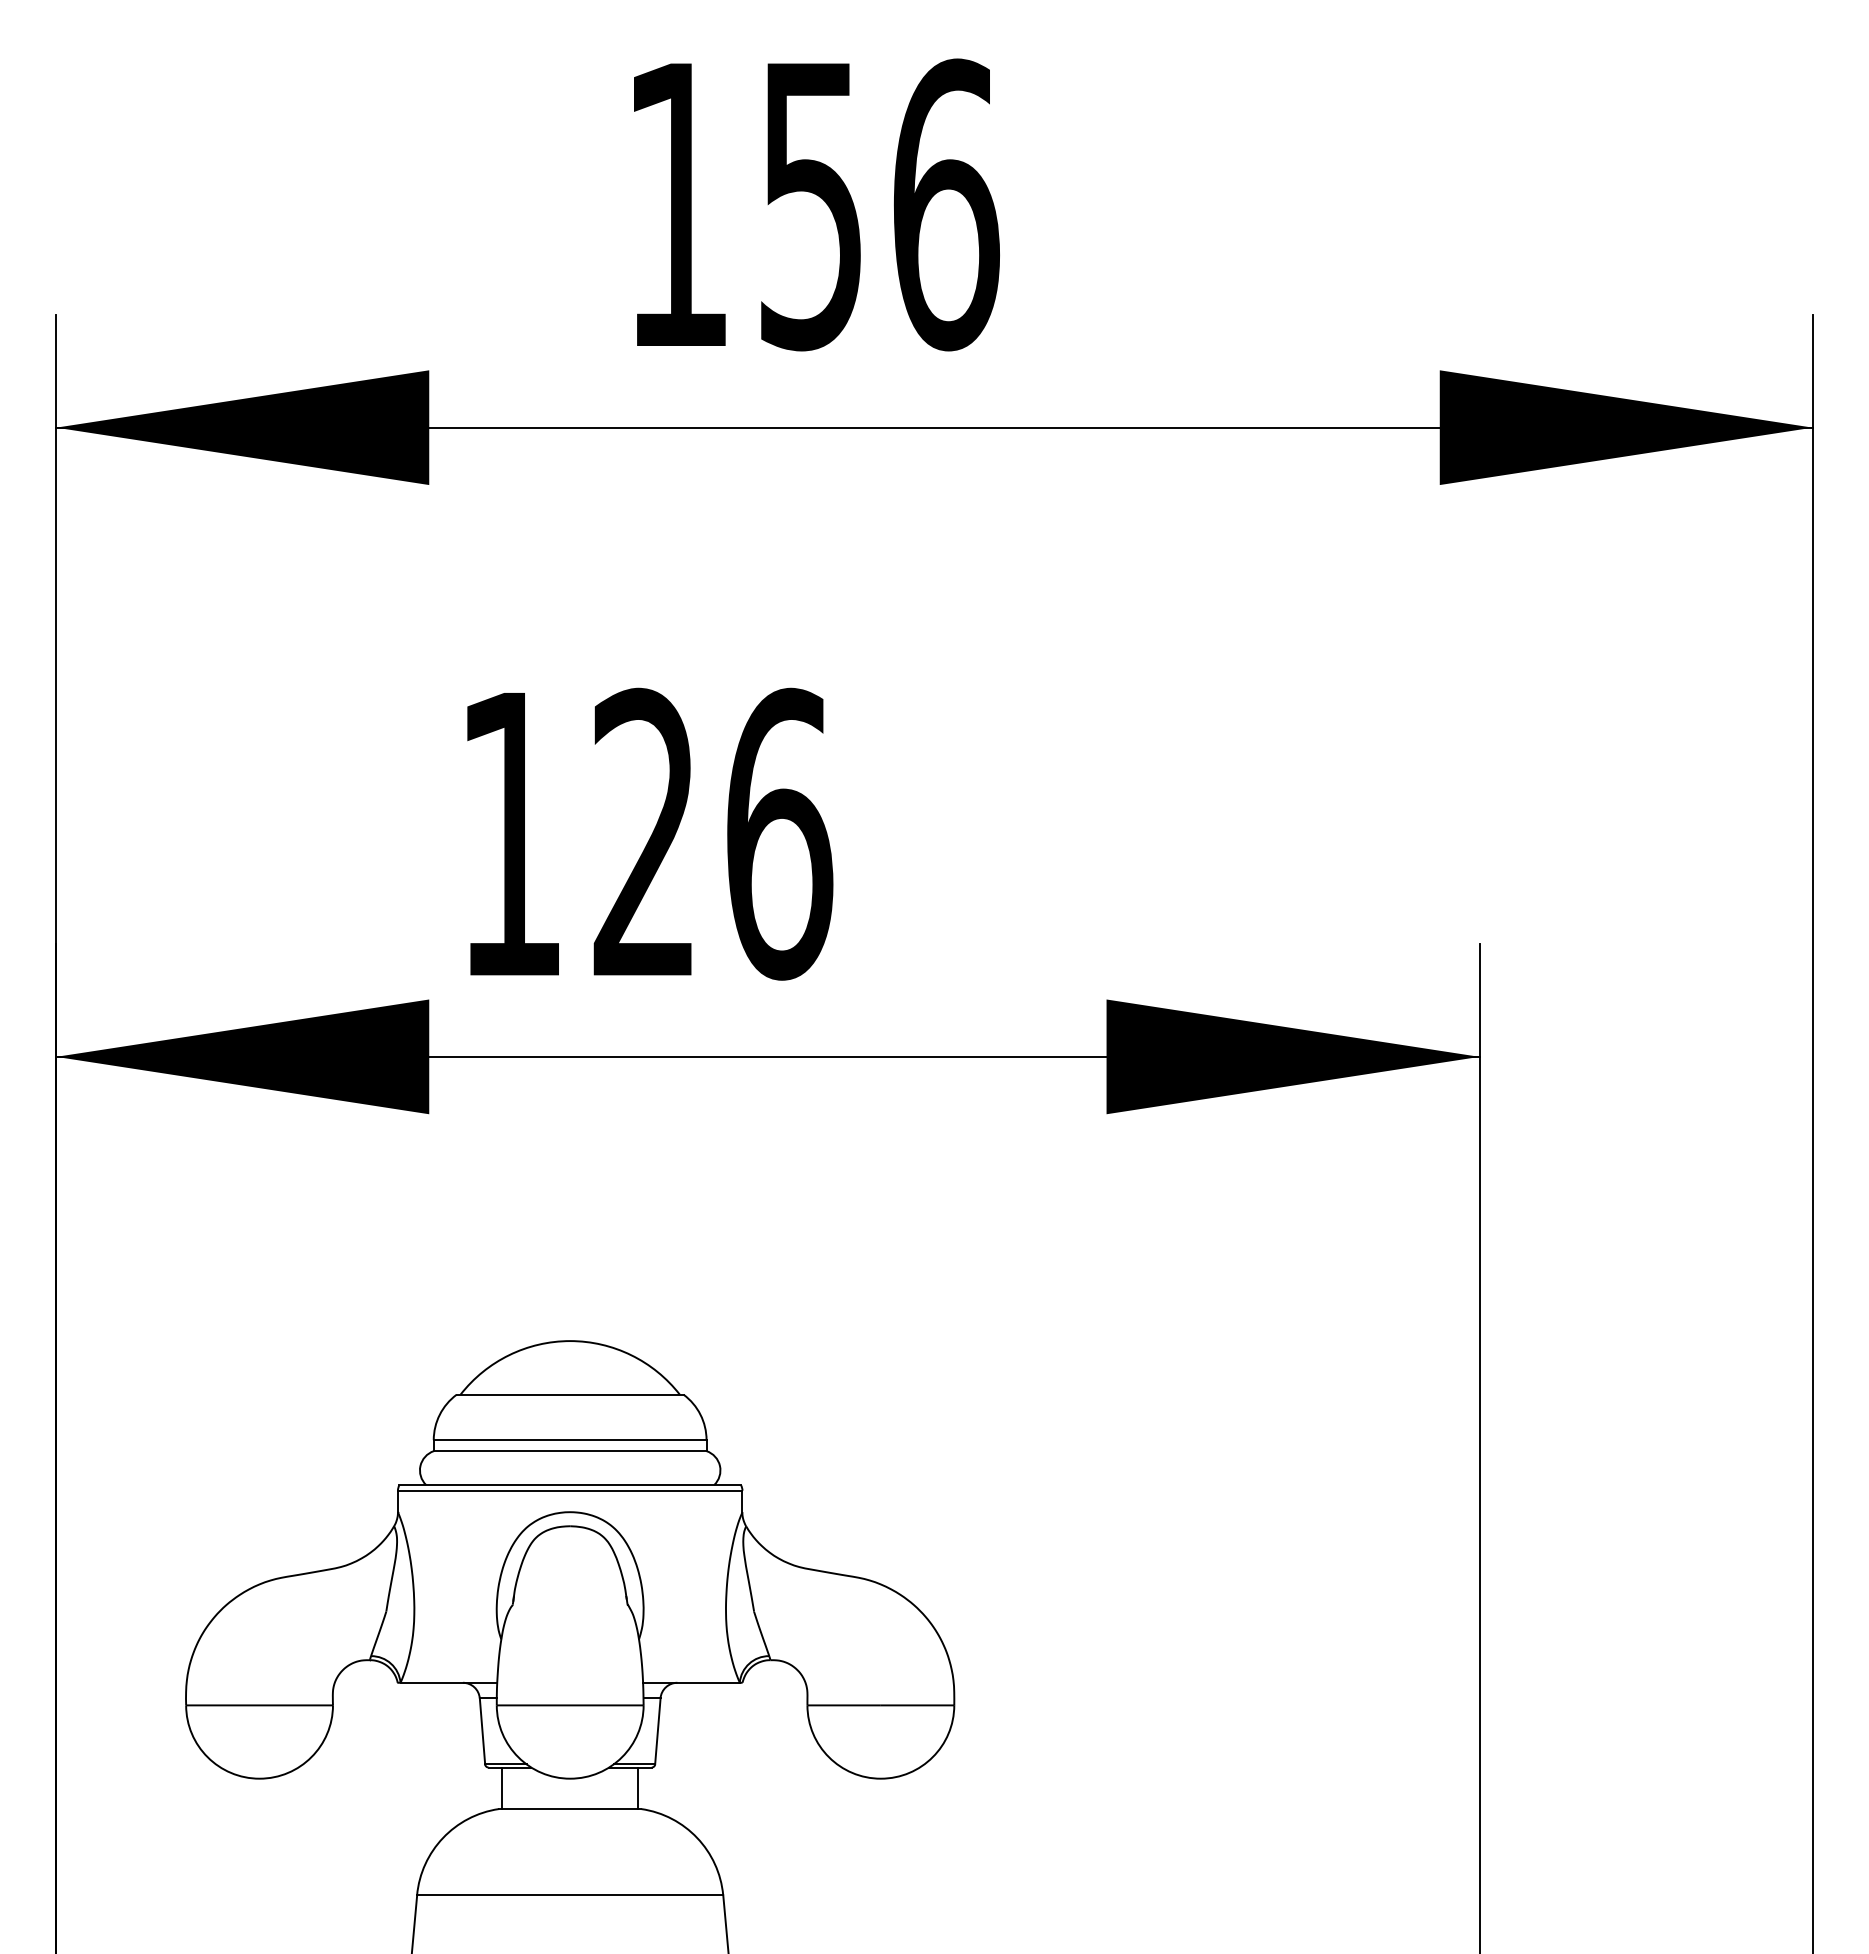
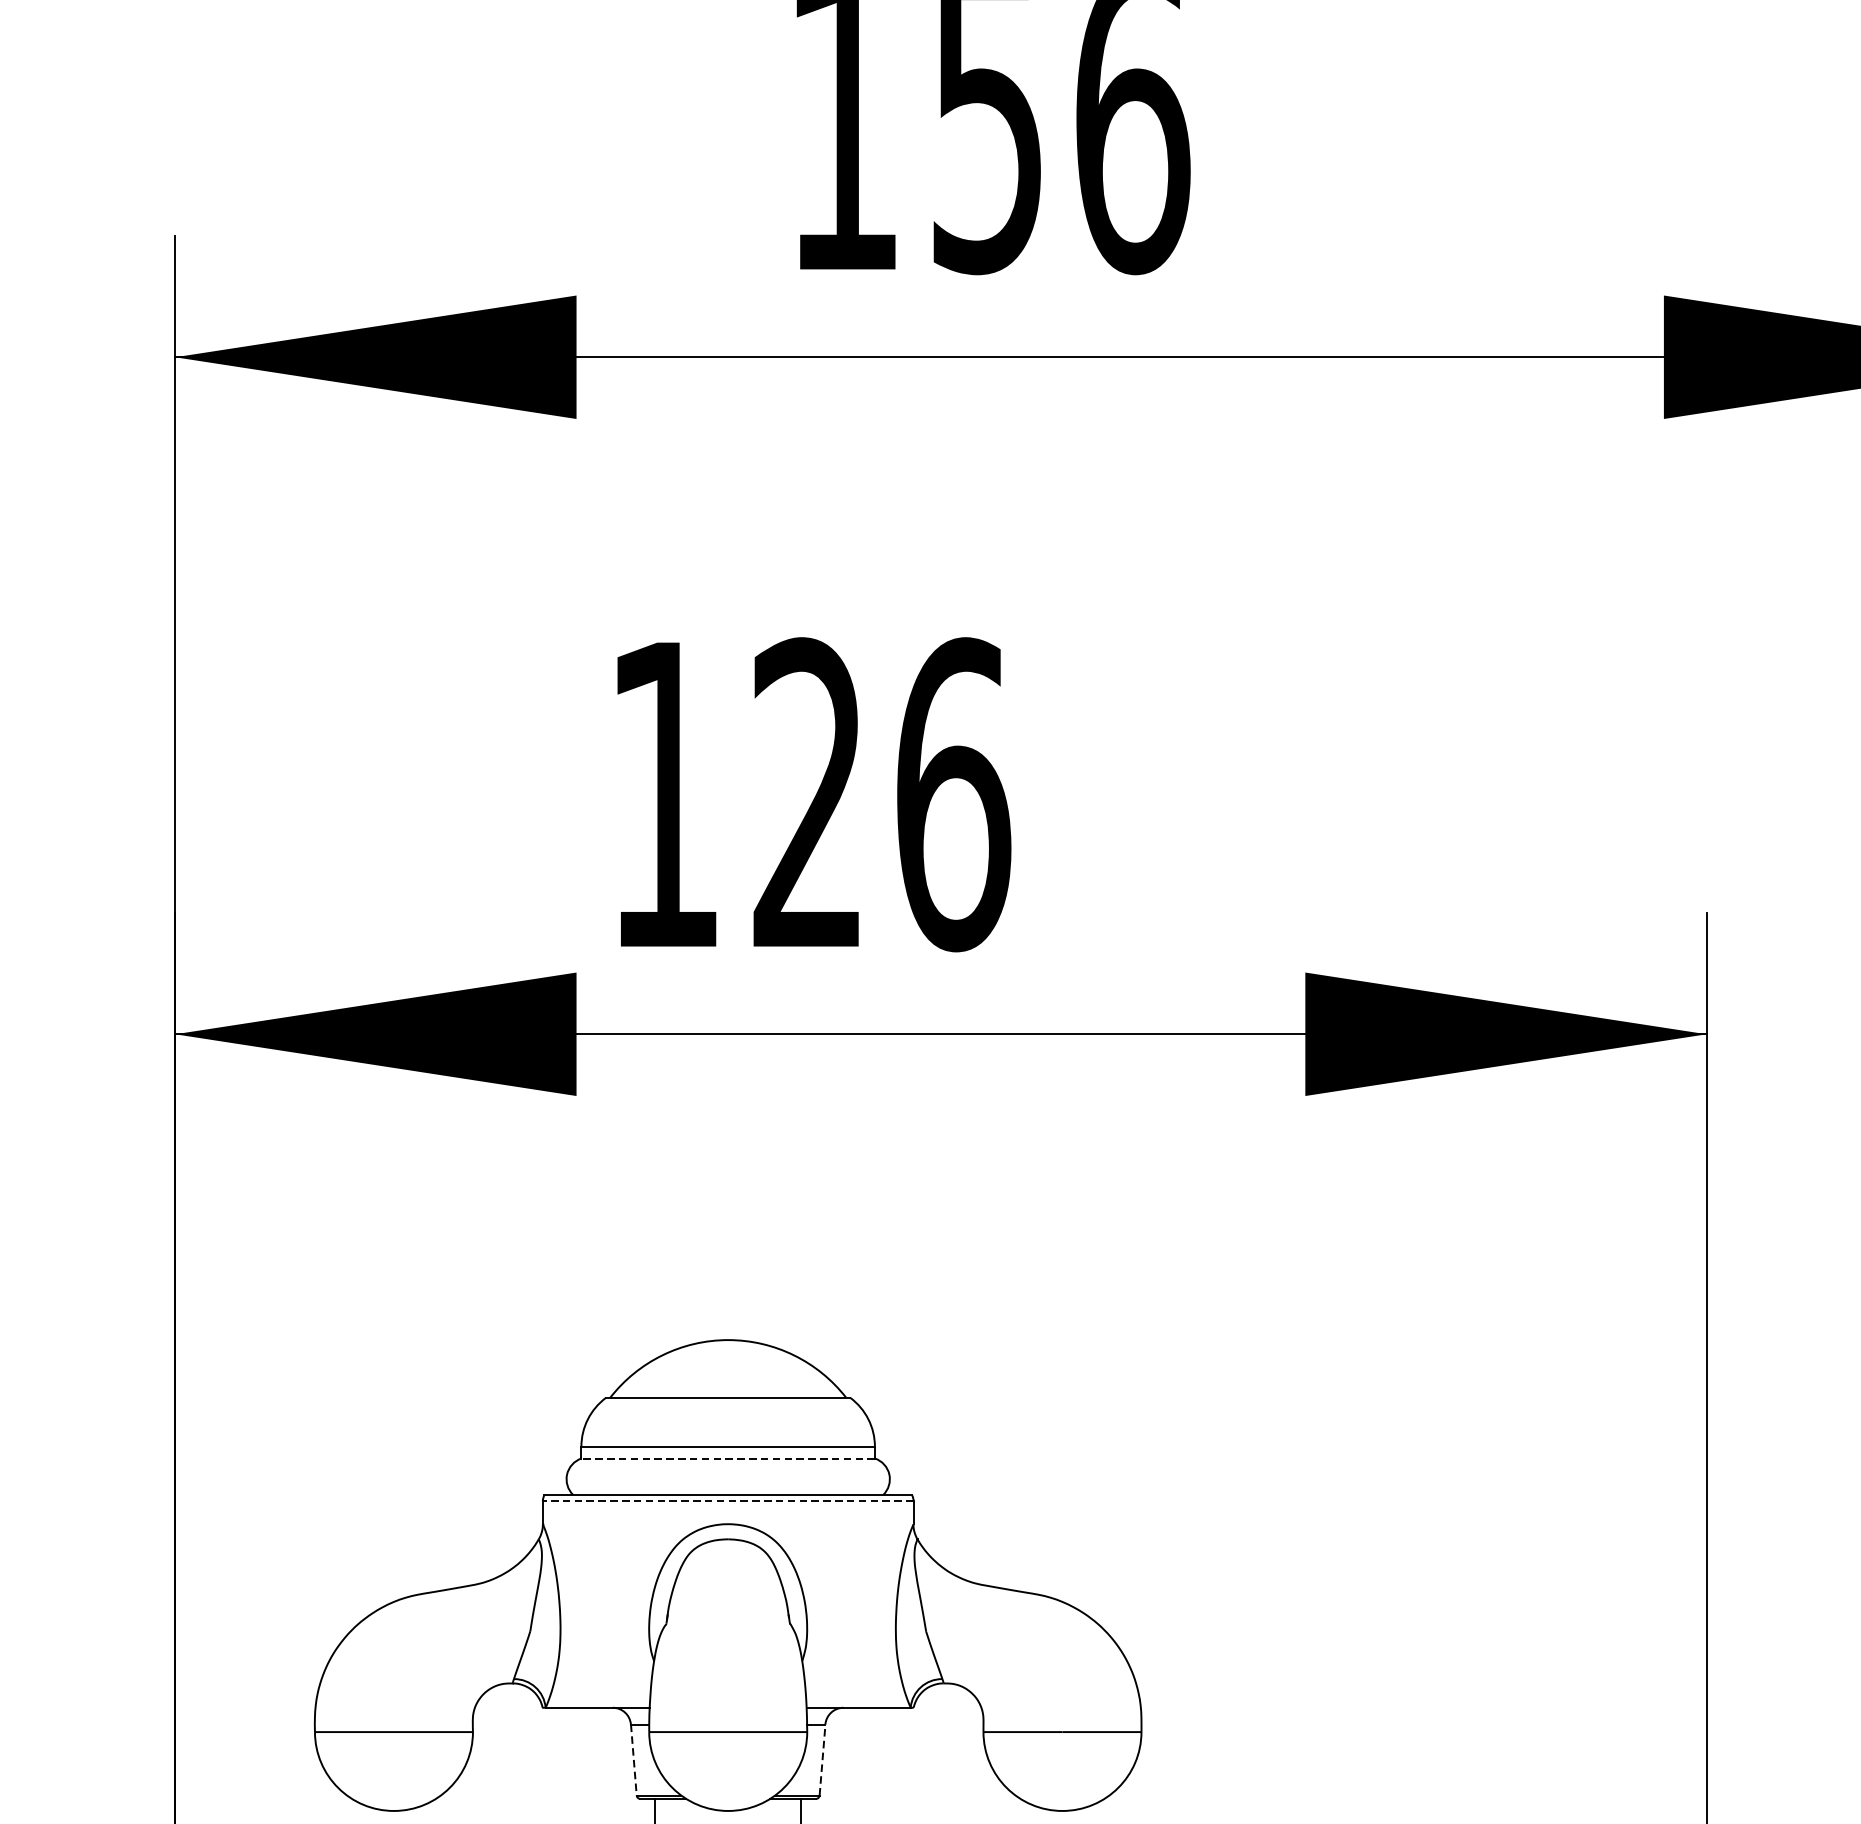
line: (569, 1451) -> (727, 1458), solid -> dashed
line: (569, 1490) -> (727, 1500), solid -> dashed
line: (657, 1730) -> (822, 1759), solid -> dashed
line: (482, 1731) -> (633, 1760), solid -> dashed

